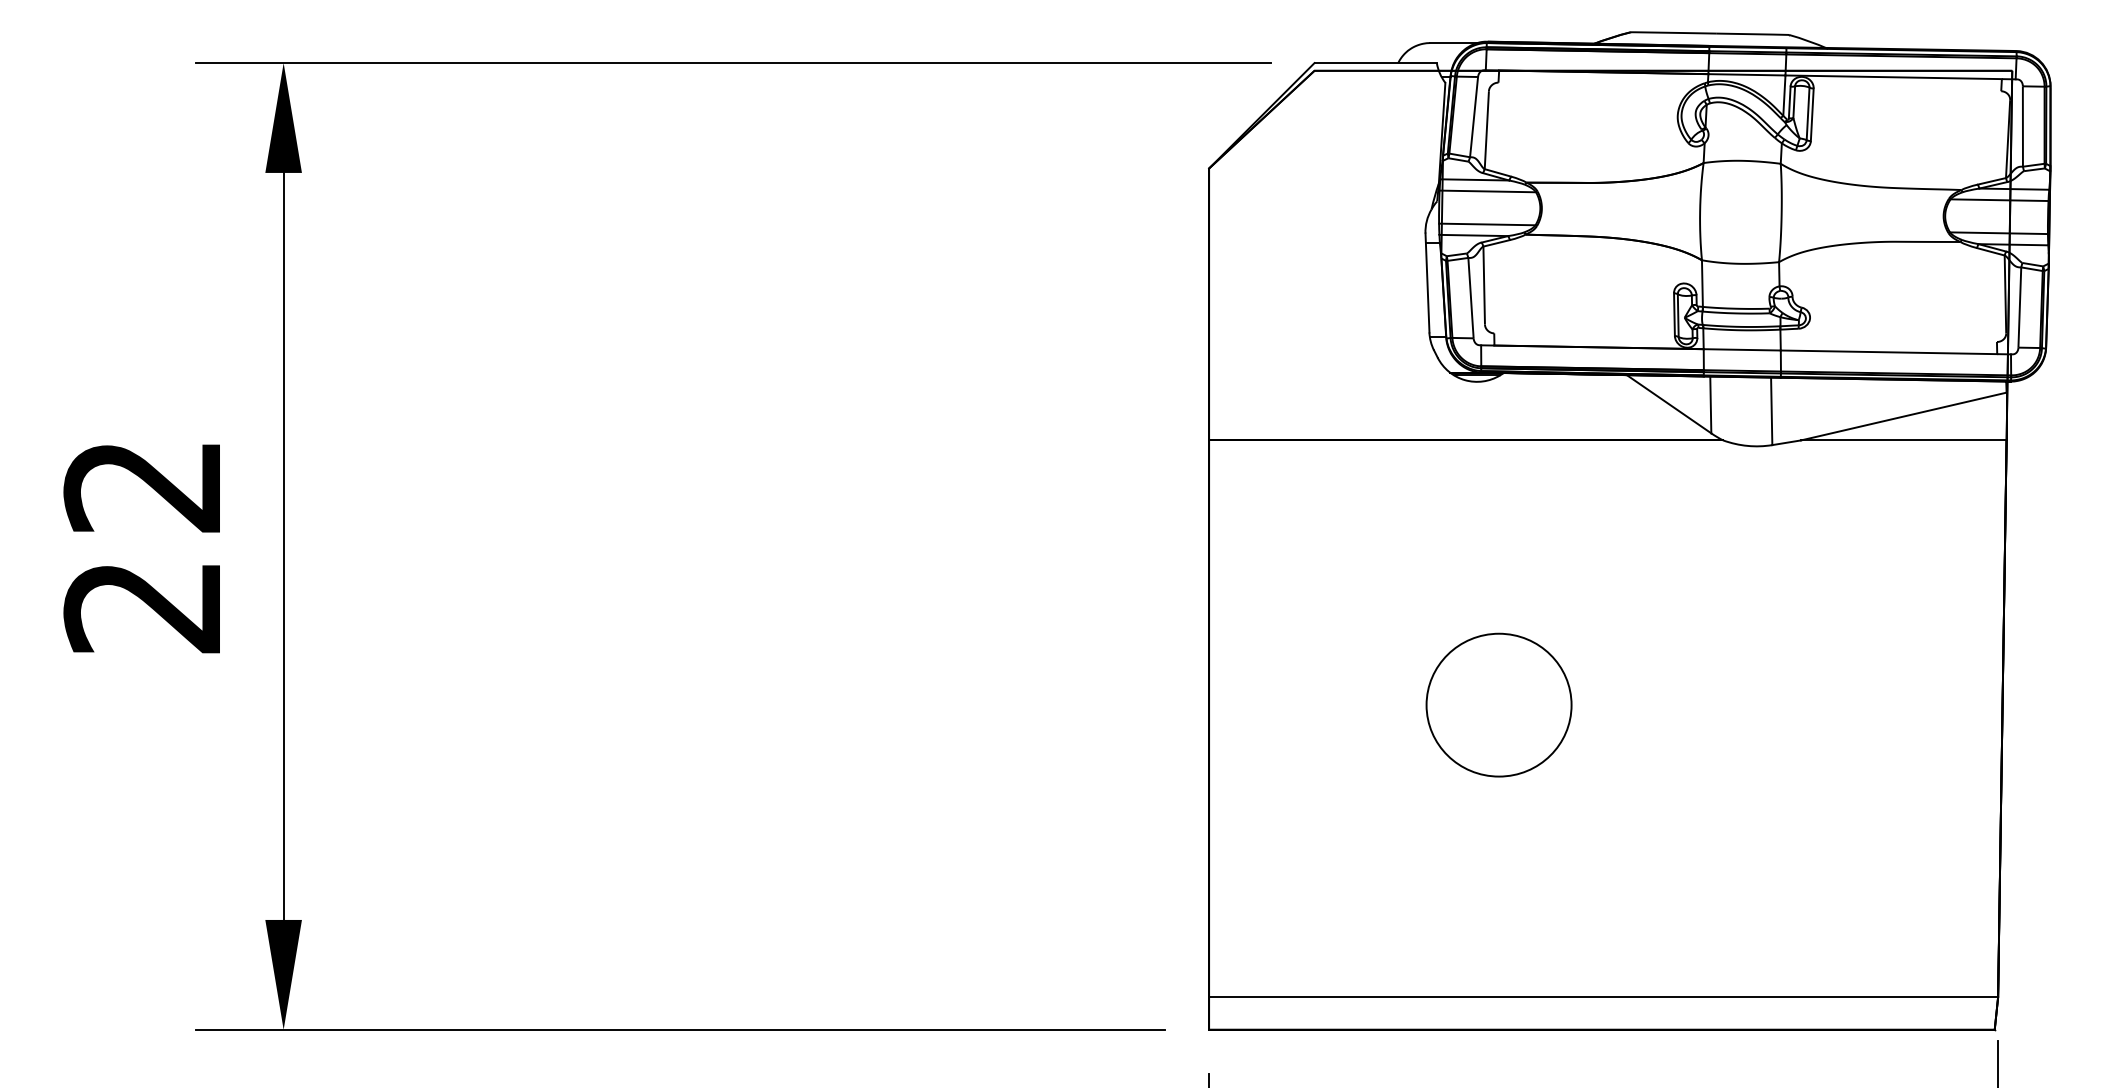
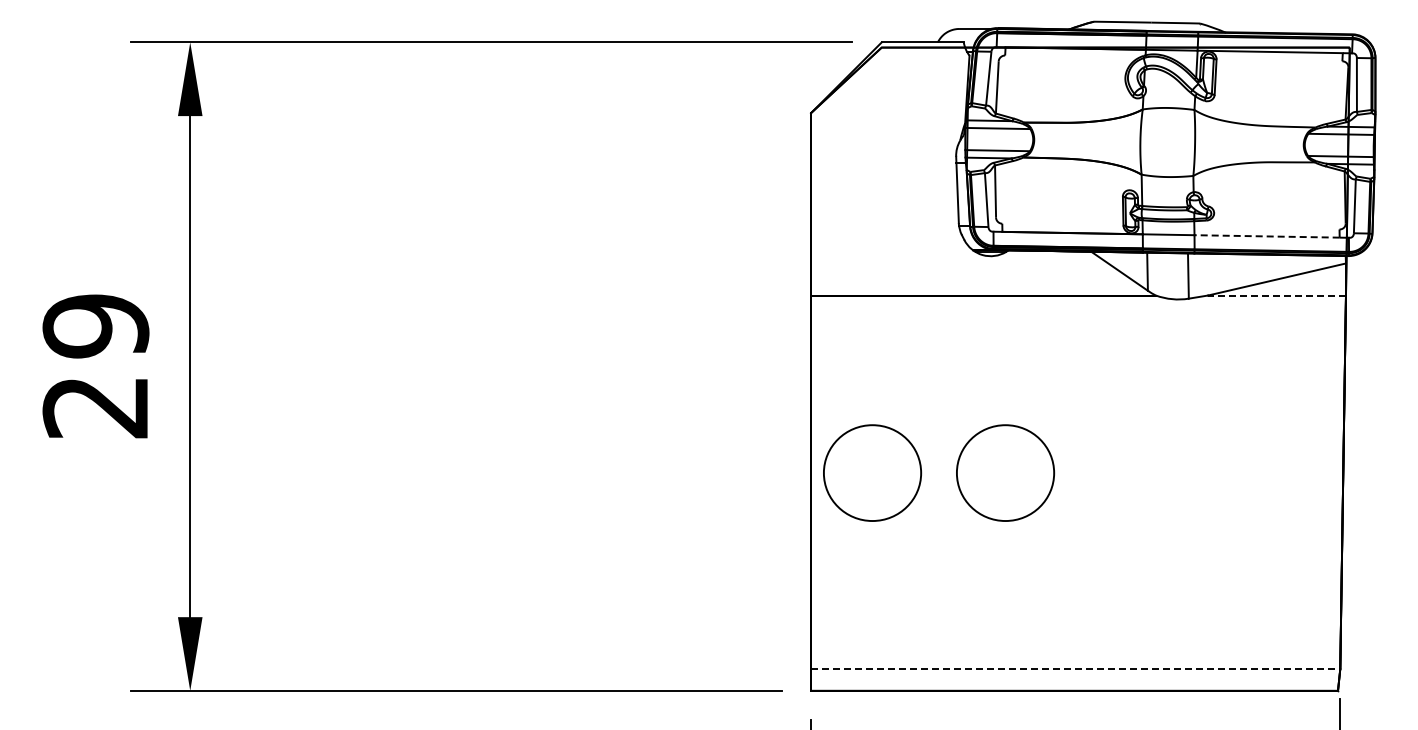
line: (1889, 352) -> (1267, 236), solid -> dashed
line: (1904, 440) -> (1277, 295), solid -> dashed
text: (142, 486) -> (95, 326), 22 -> 29
part: (1300, 704) -> (872, 472), added
line: (1603, 997) -> (1075, 669), solid -> dashed

